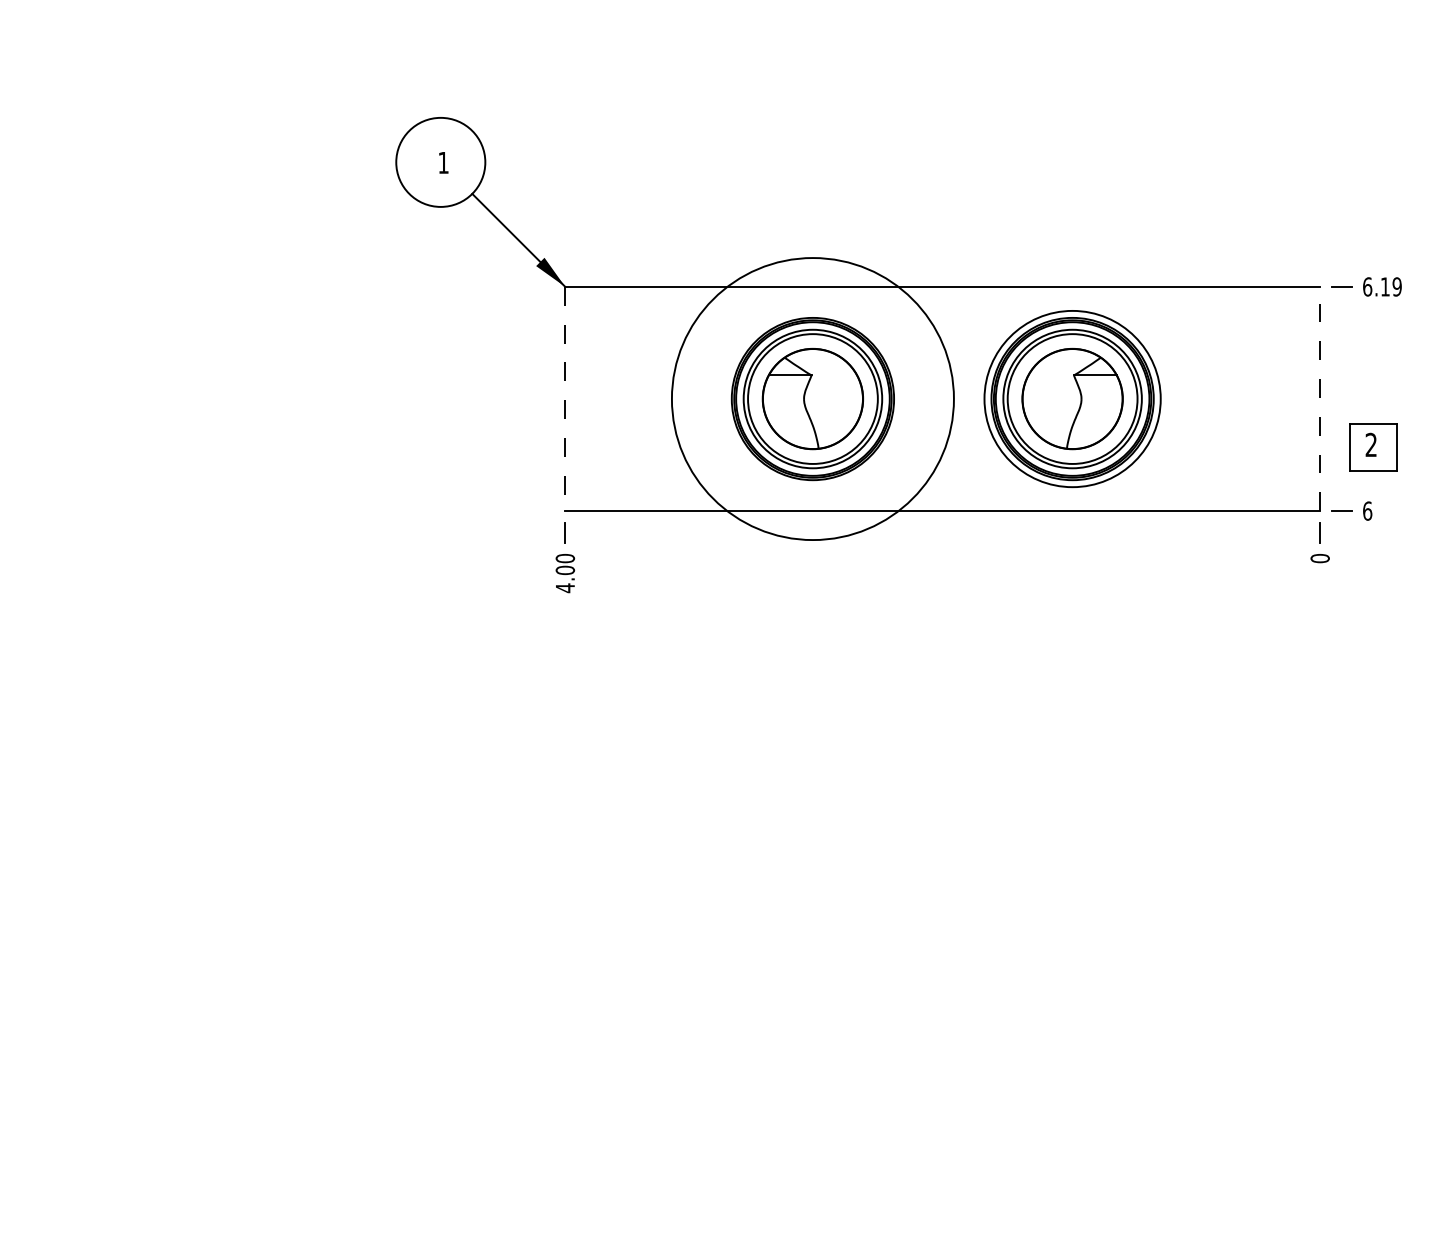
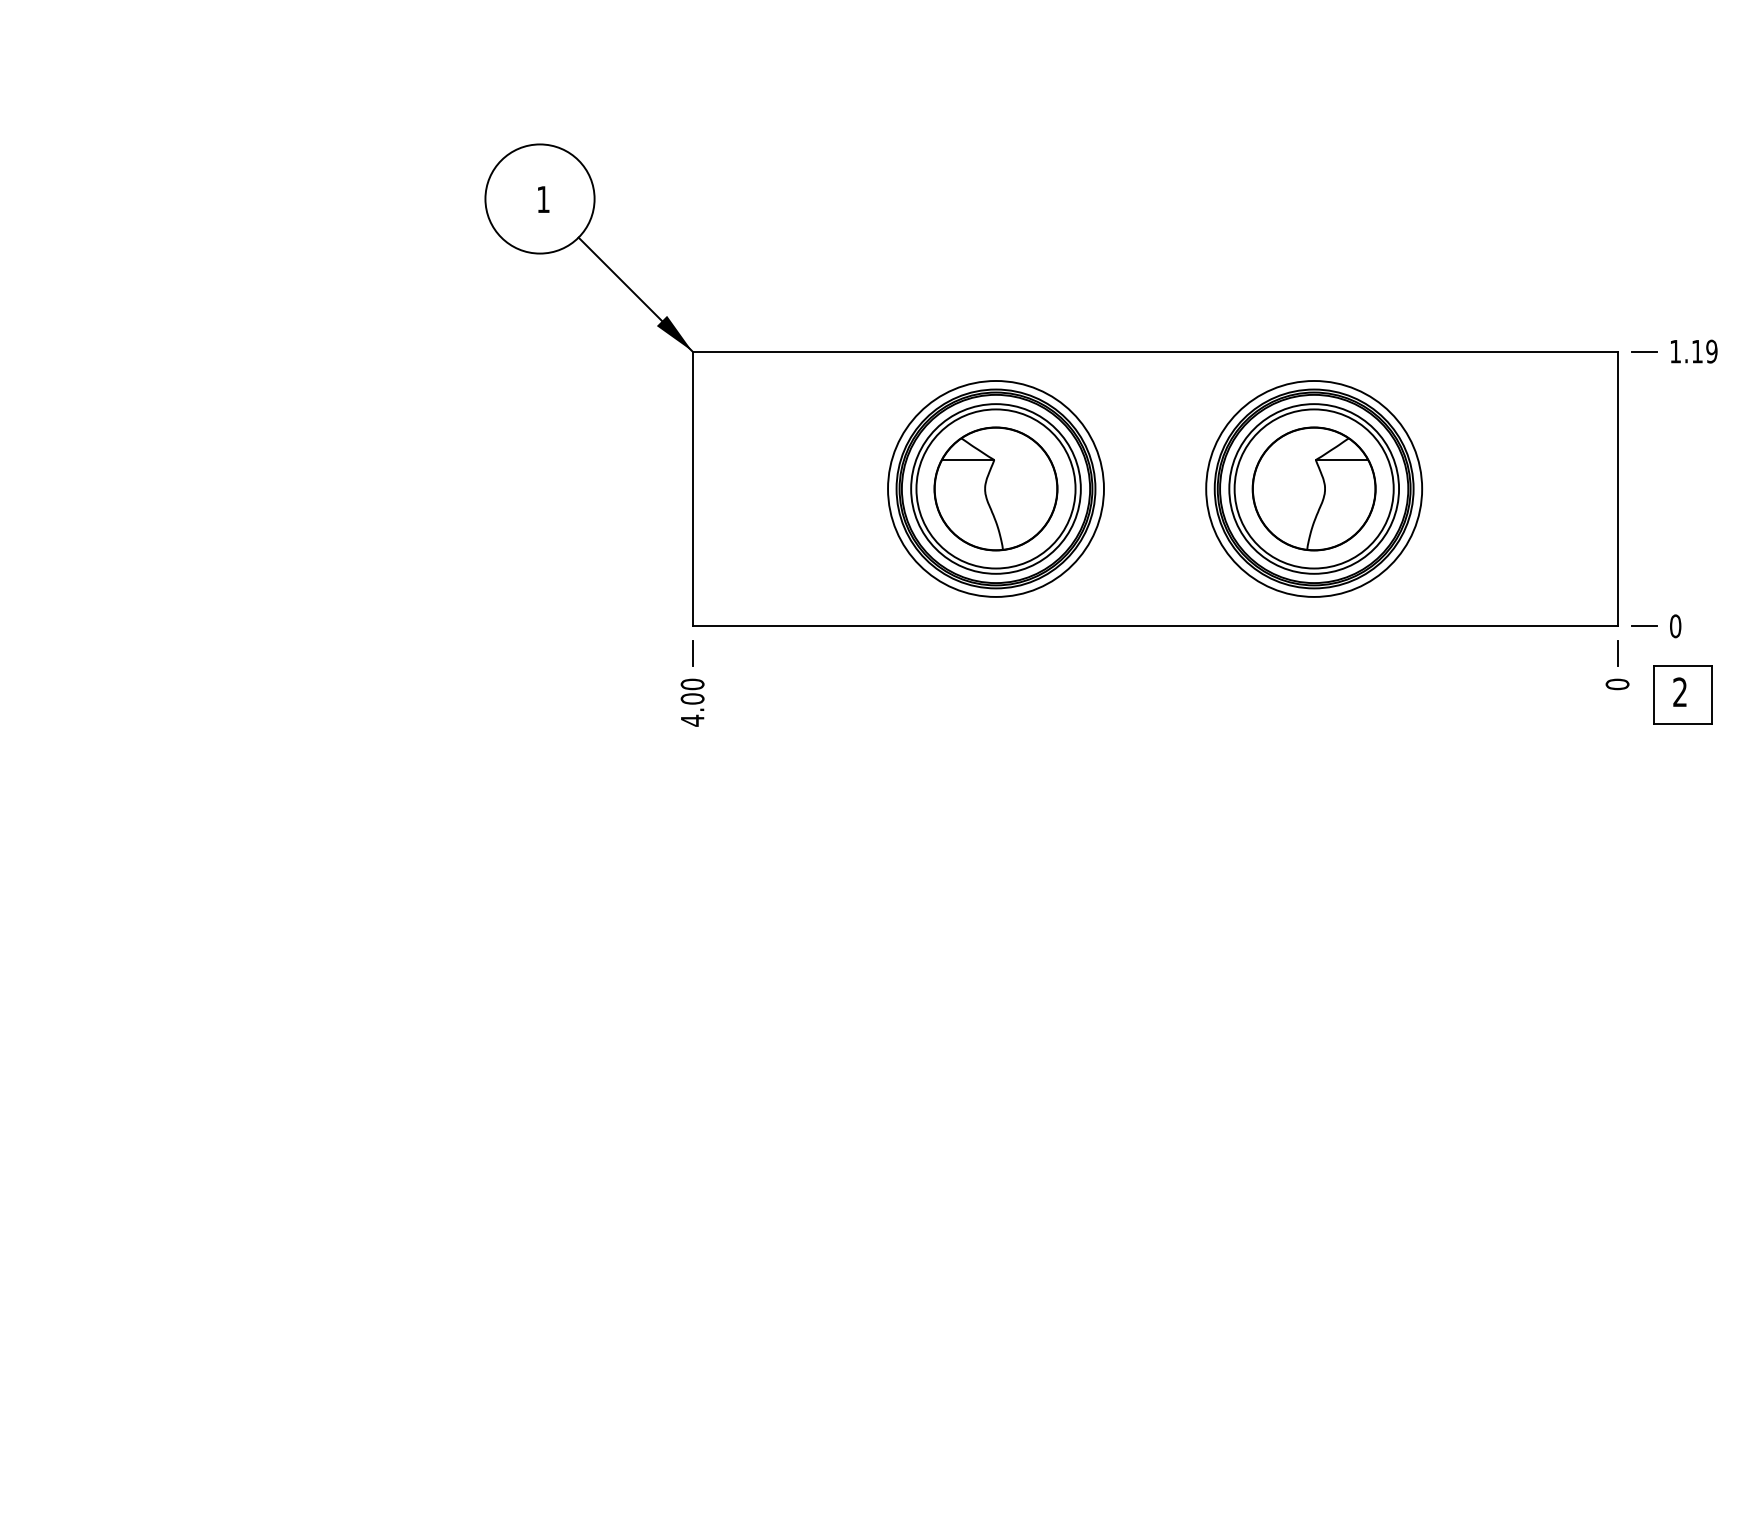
text: (1367, 286) -> (1675, 351), 6.19 -> 1.19
circle: (812, 398) -> (995, 488), size x0.62
line: (1320, 398) -> (1617, 488), dashed -> solid
line: (565, 399) -> (692, 489), dashed -> solid
part: (1373, 447) -> (1682, 695), moved
text: (1367, 510) -> (1675, 625), 6 -> 0

